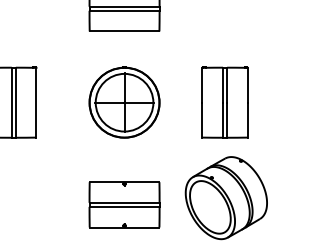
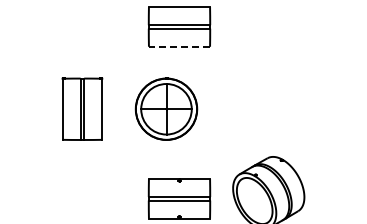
line: (124, 31) -> (179, 46), solid -> dashed
part: (124, 101) -> (166, 108), moved
part: (224, 101) -> (267, 108), removed

